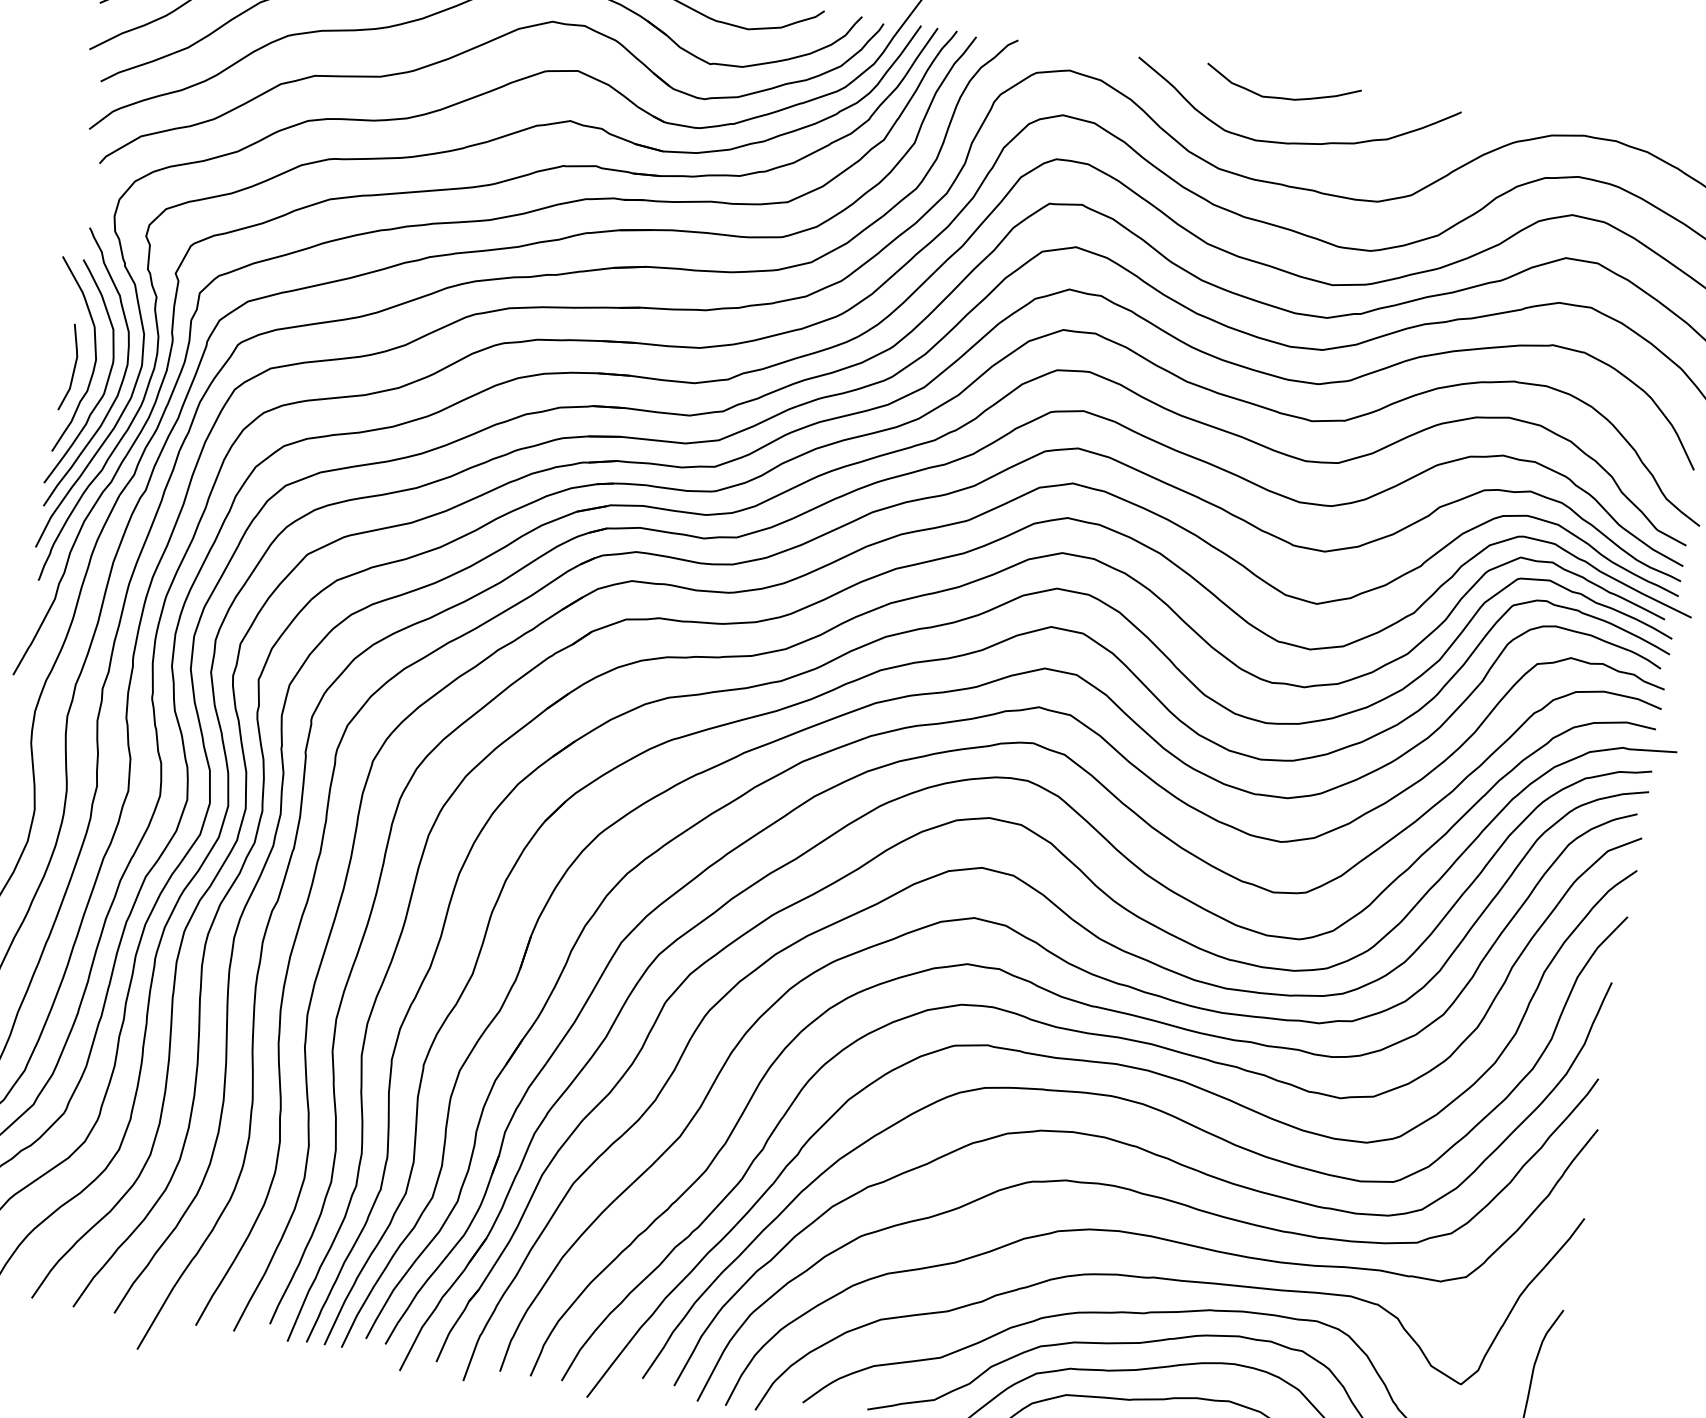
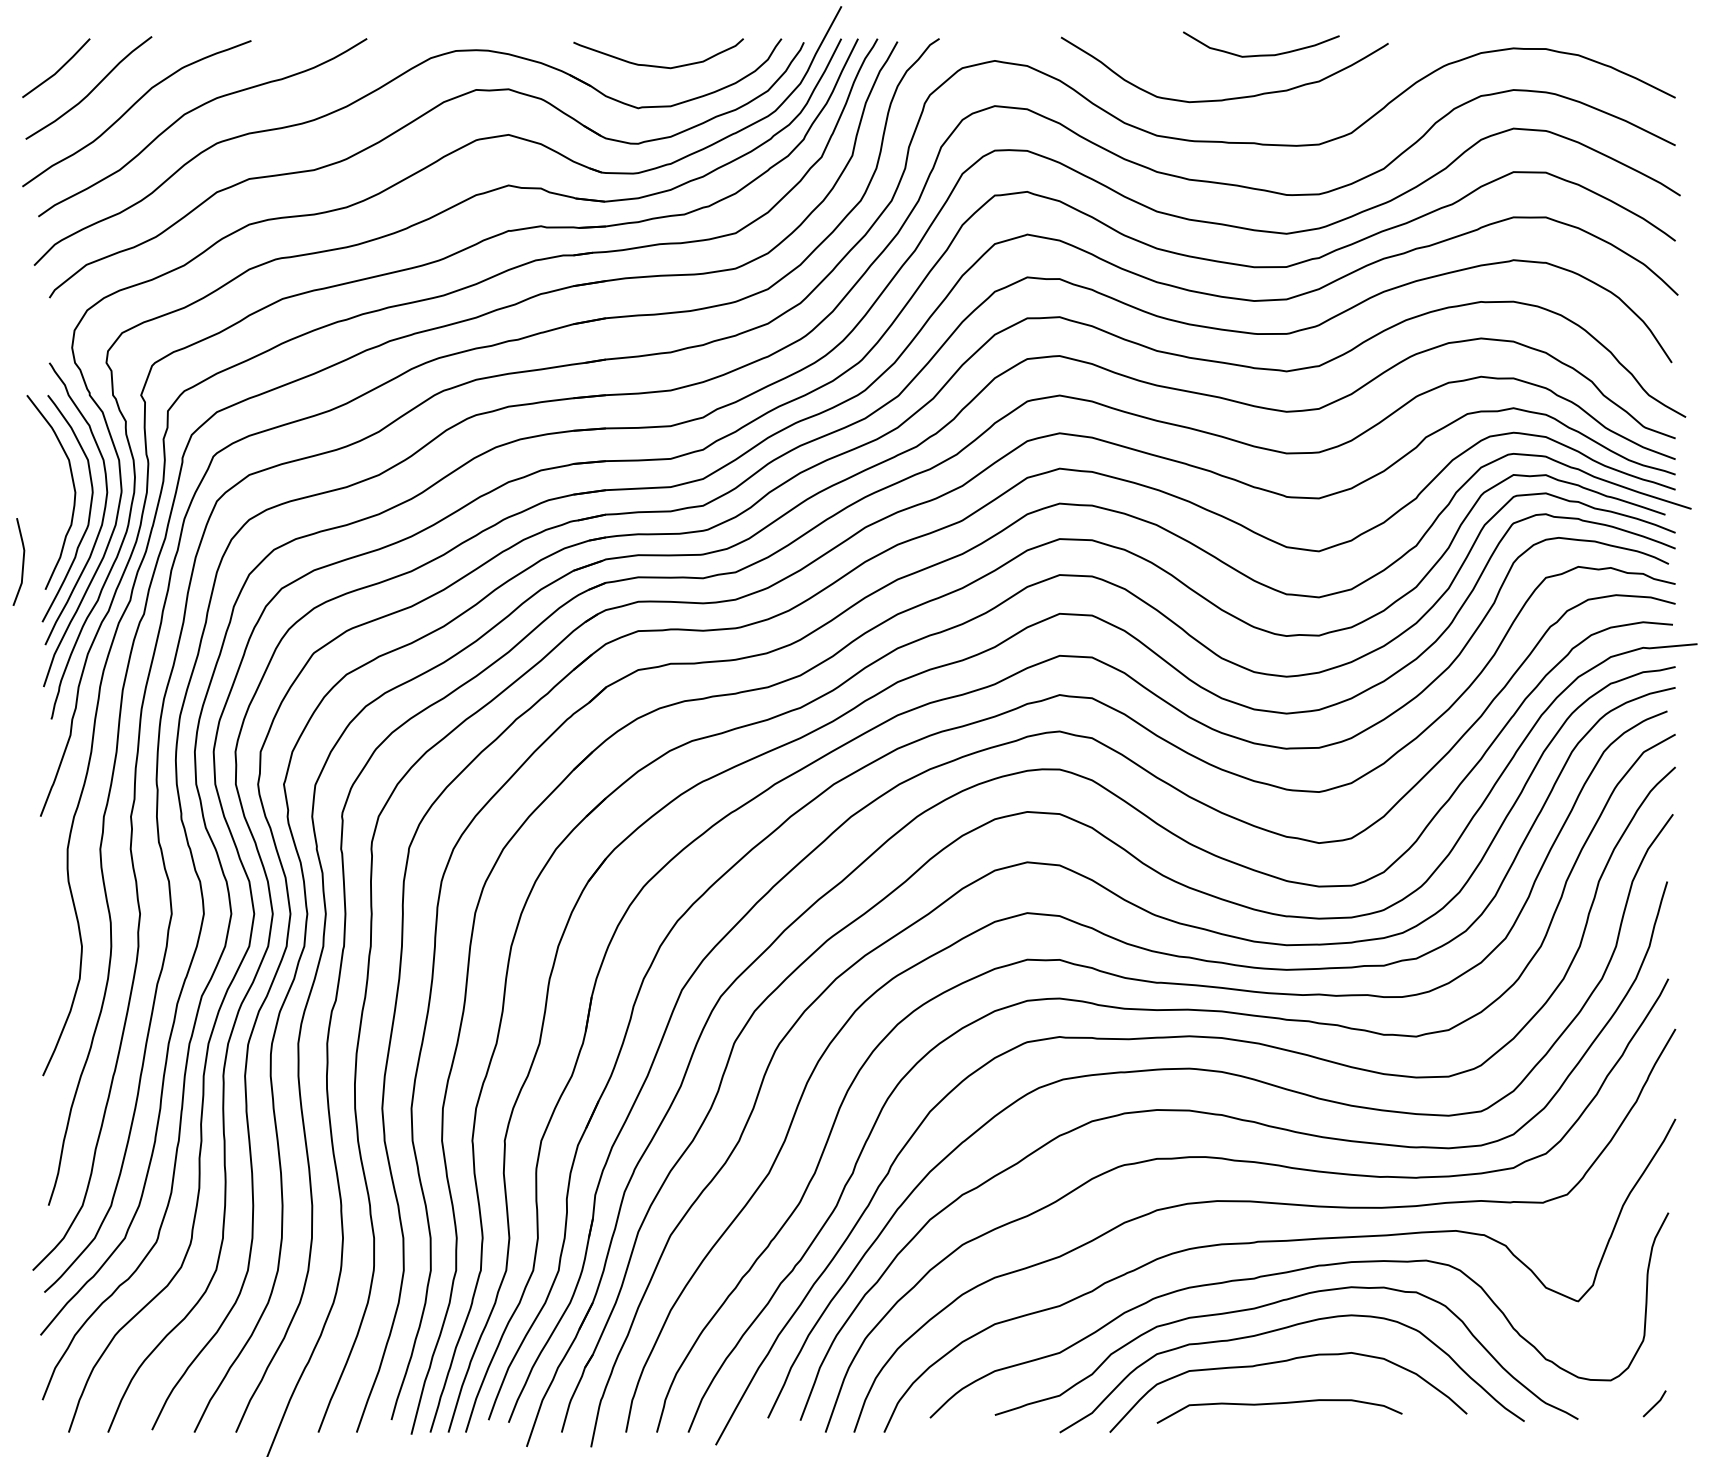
curve: (1281, 97) -> (1261, 54), moved
line: (73, 367) -> (22, 561), moved

